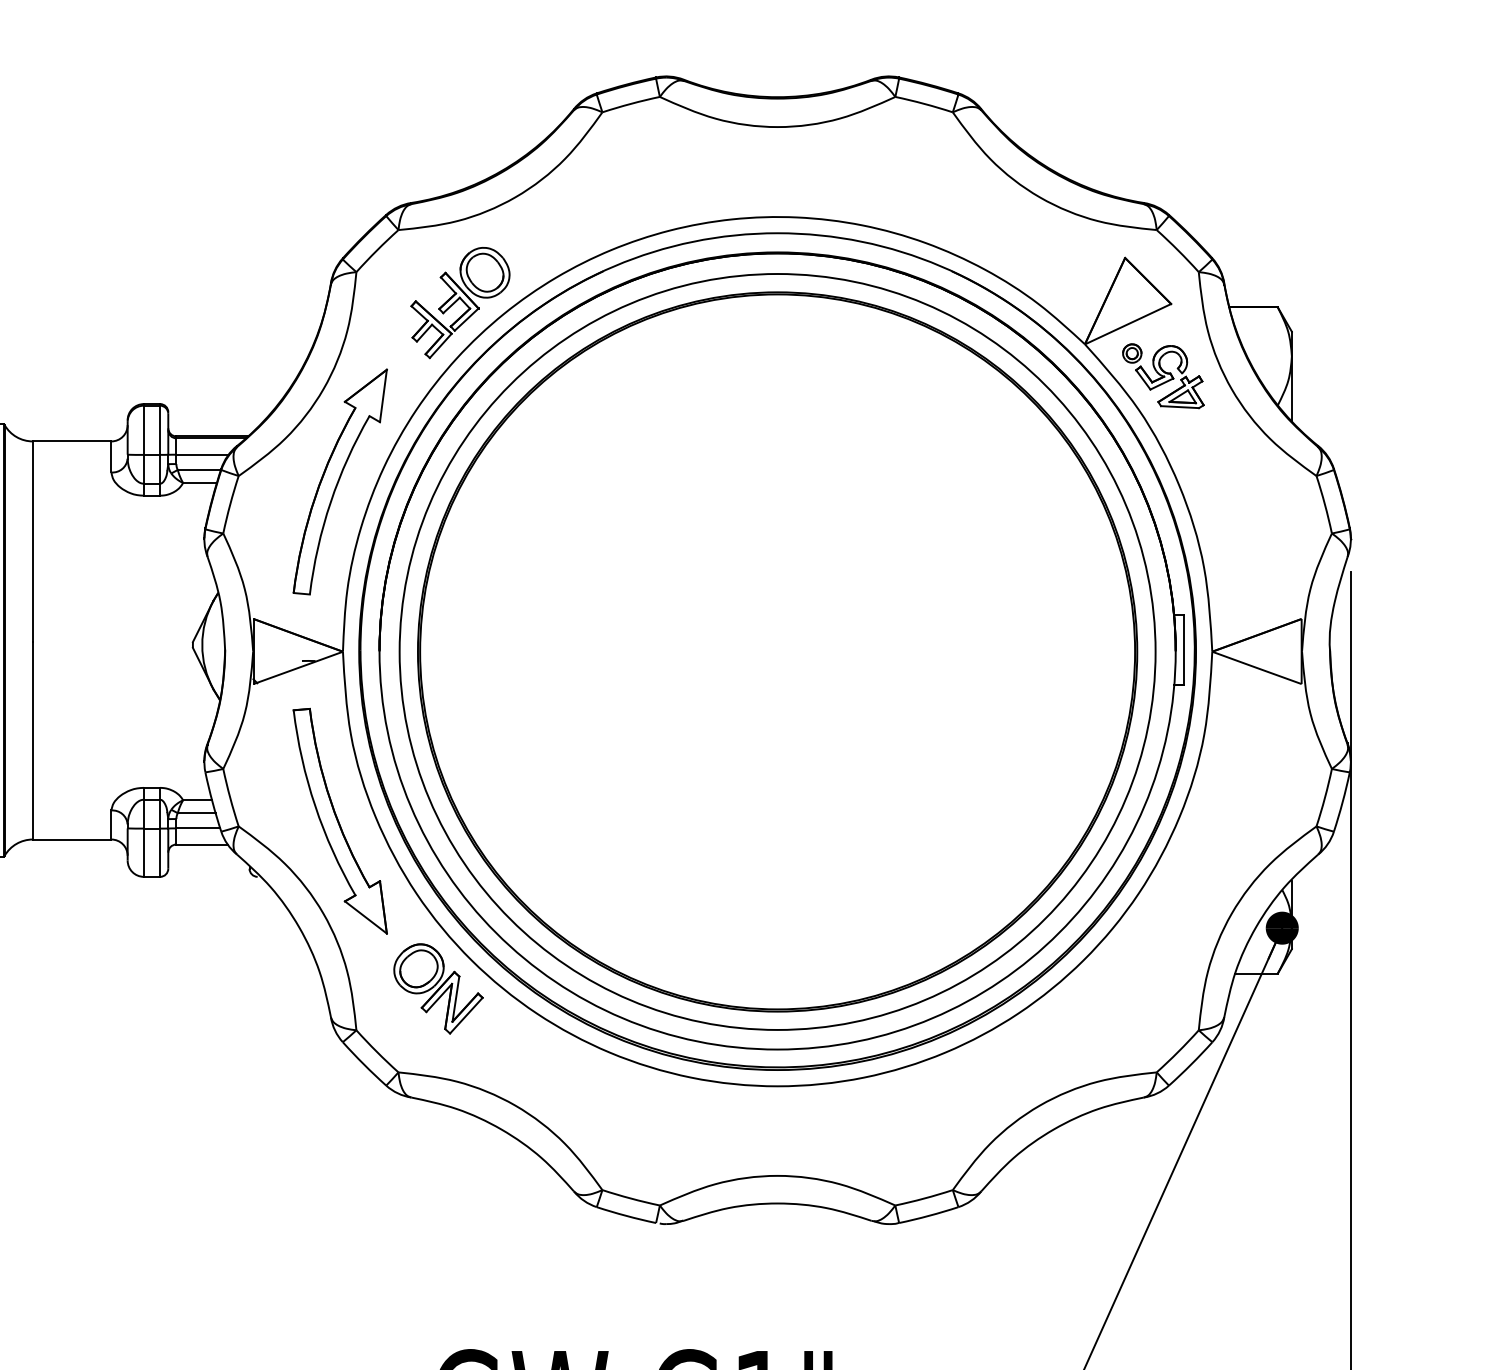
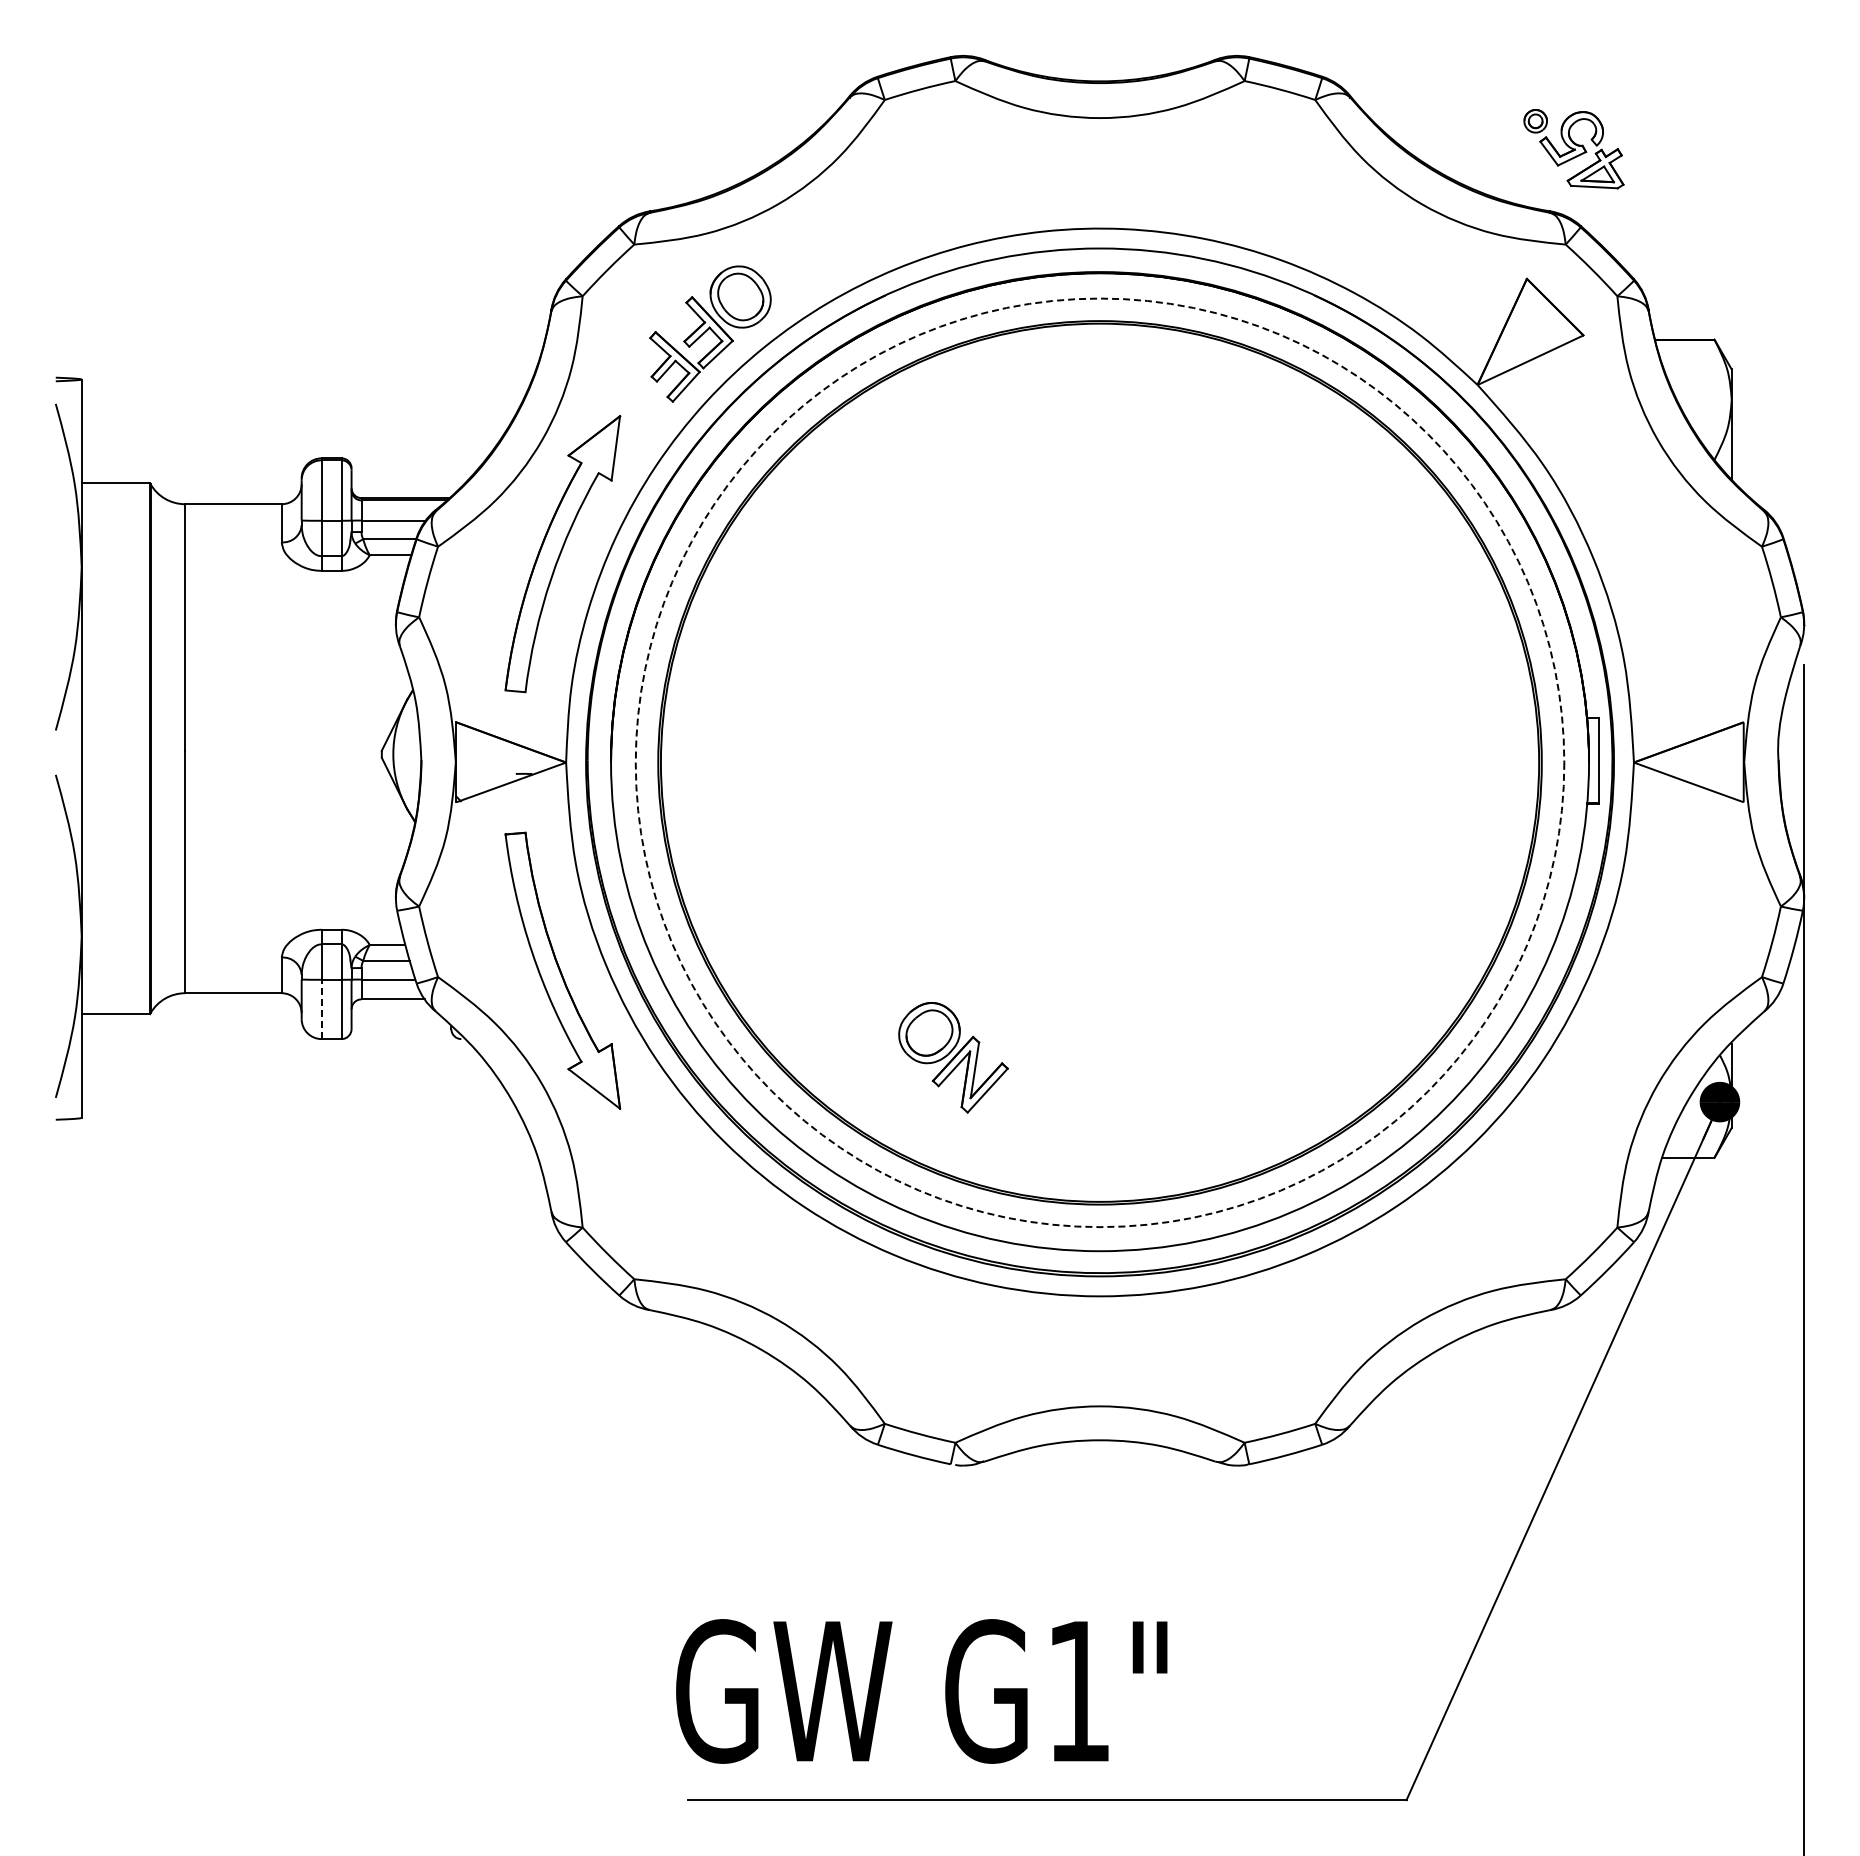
part: (1163, 376) -> (1573, 149), moved
circle: (777, 651) -> (1099, 762), solid -> dashed
line: (143, 852) -> (321, 1009), solid -> dashed
part: (438, 988) -> (953, 1057), moved

